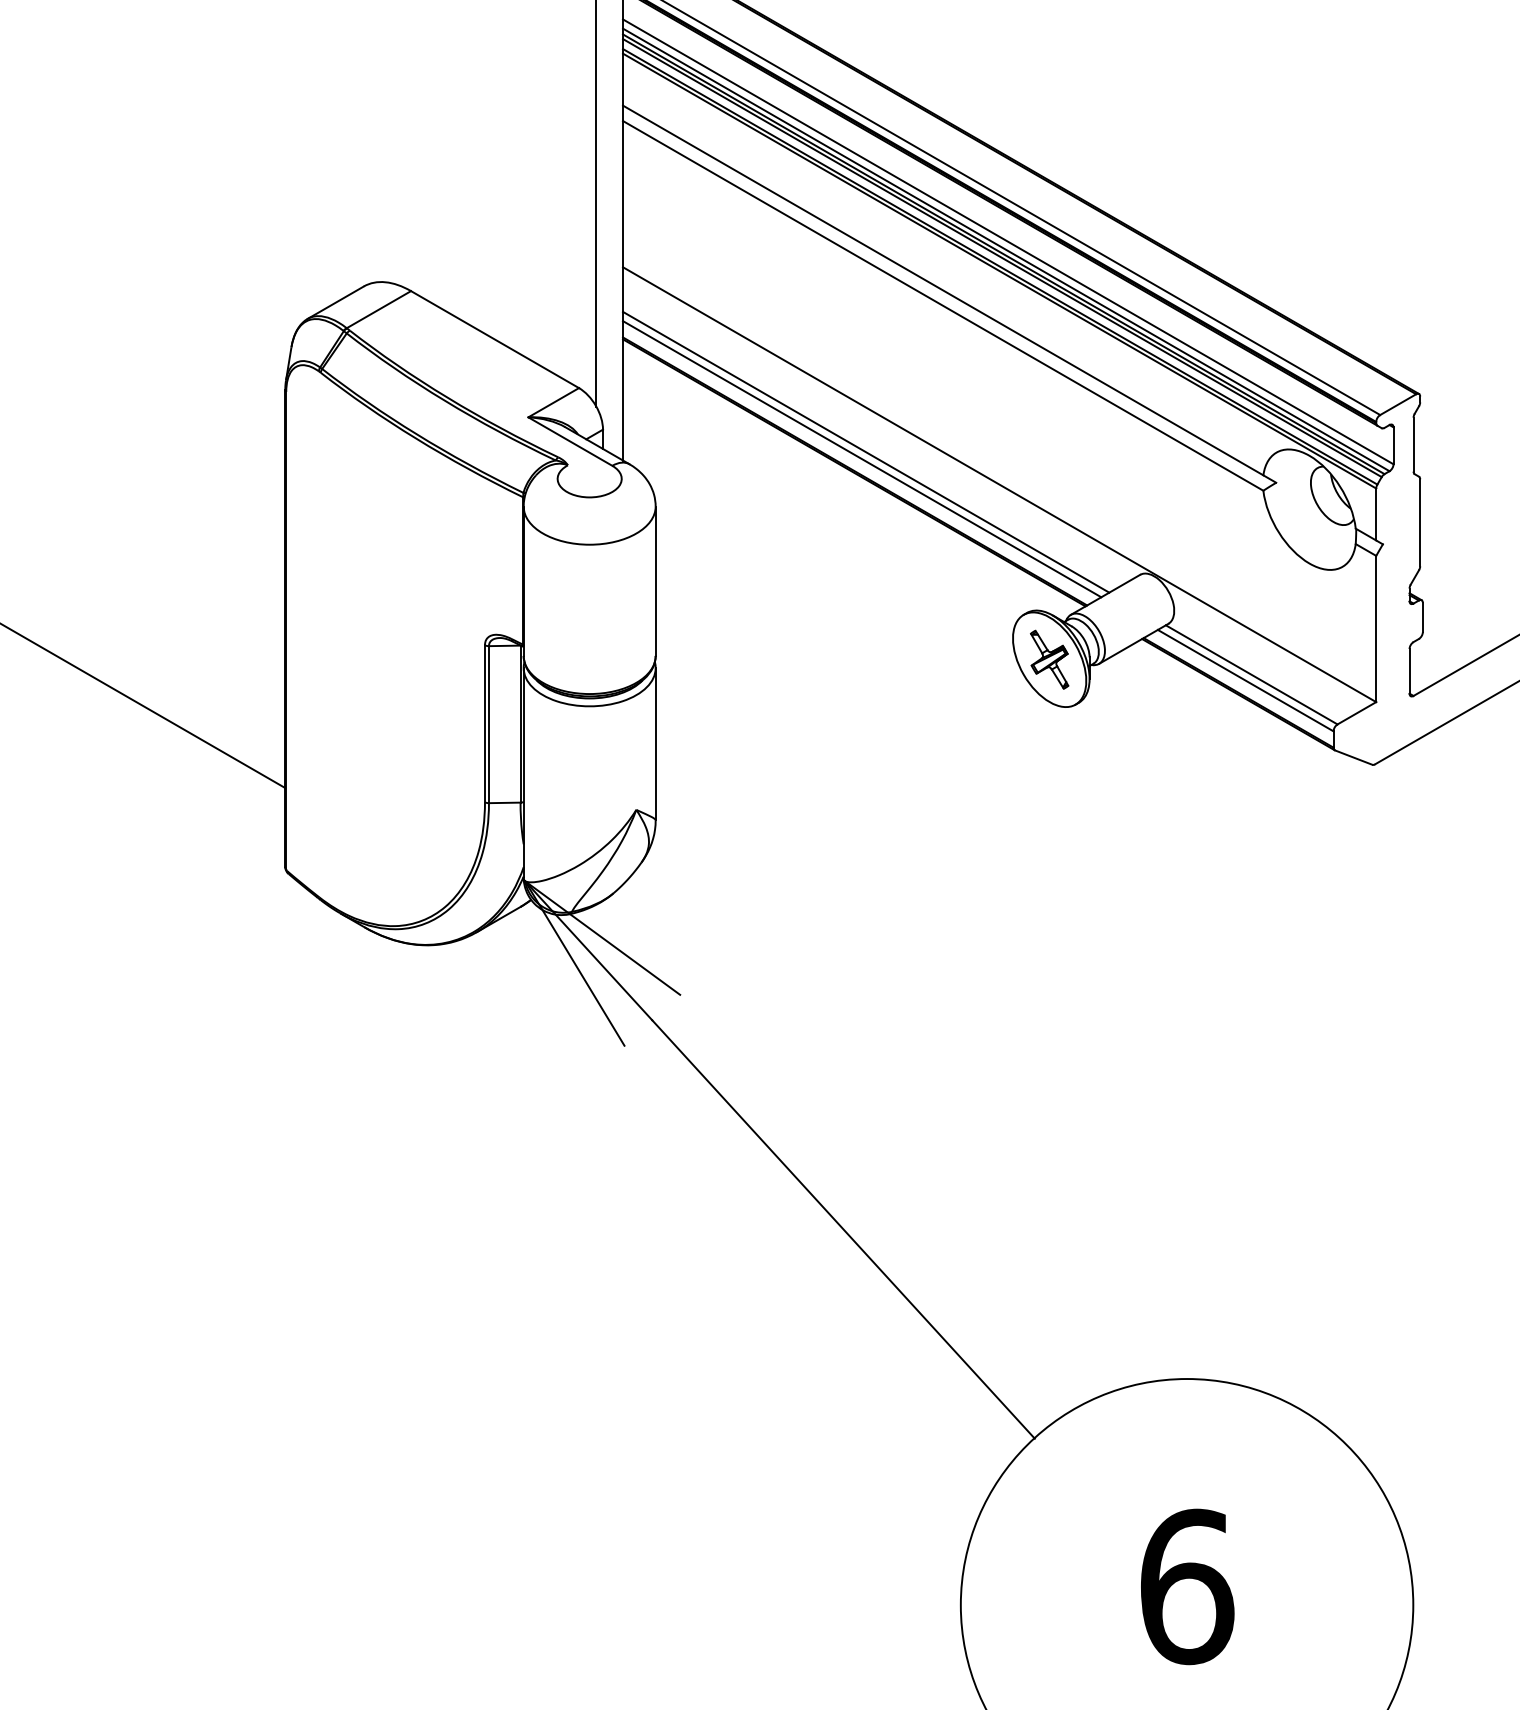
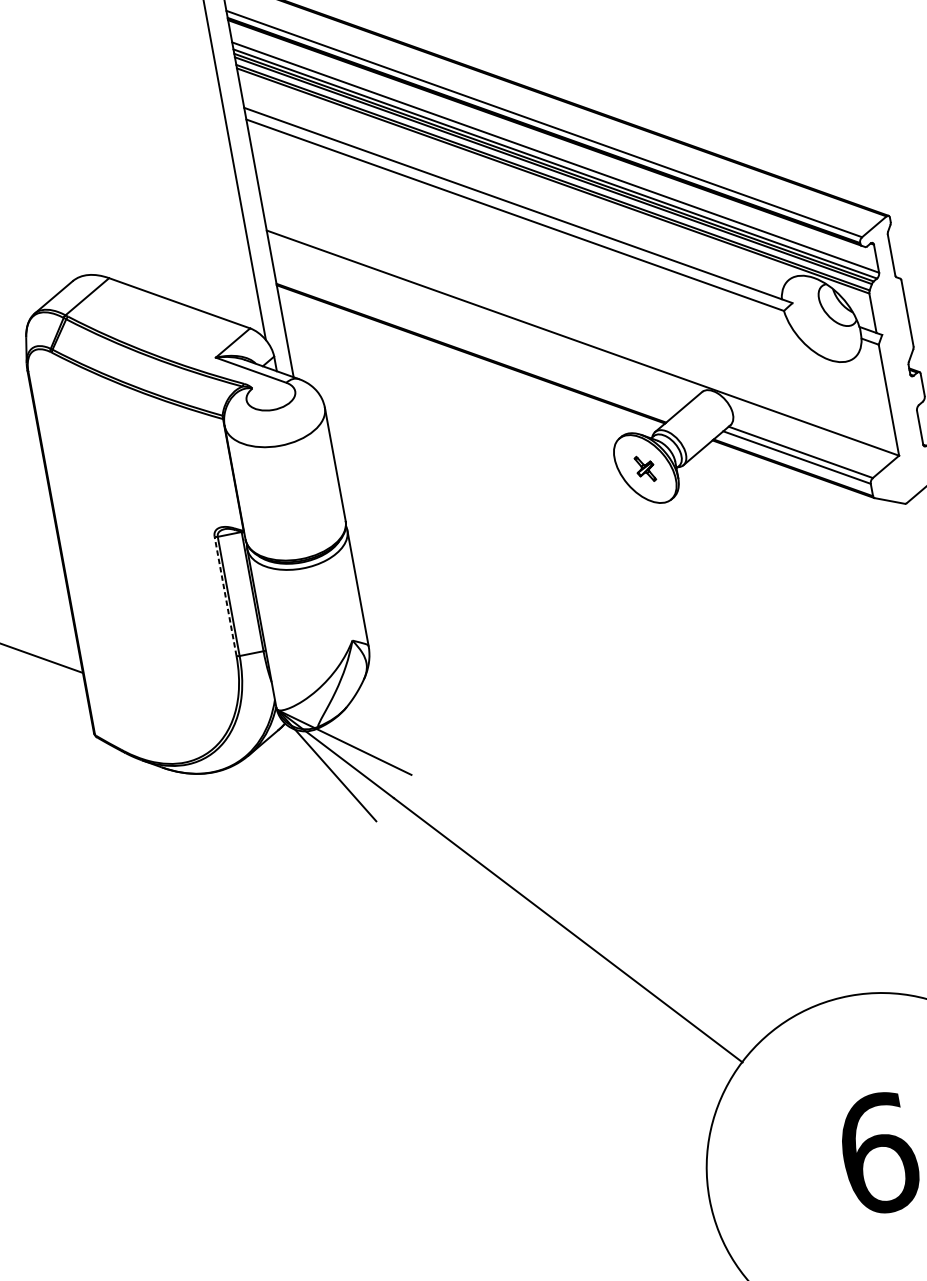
line: (866, 451) -> (477, 336), removed
line: (862, 459) -> (475, 343), removed
part: (1049, 659) -> (645, 468), size x0.6
line: (484, 723) -> (225, 596), solid -> dashed

